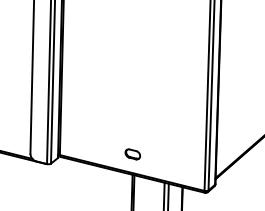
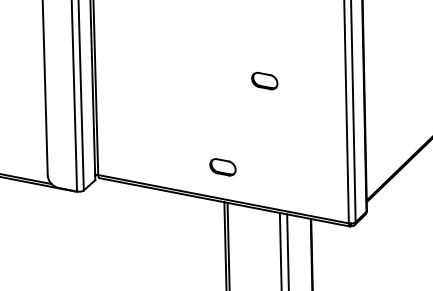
part: (159, 105) -> (264, 81), added

